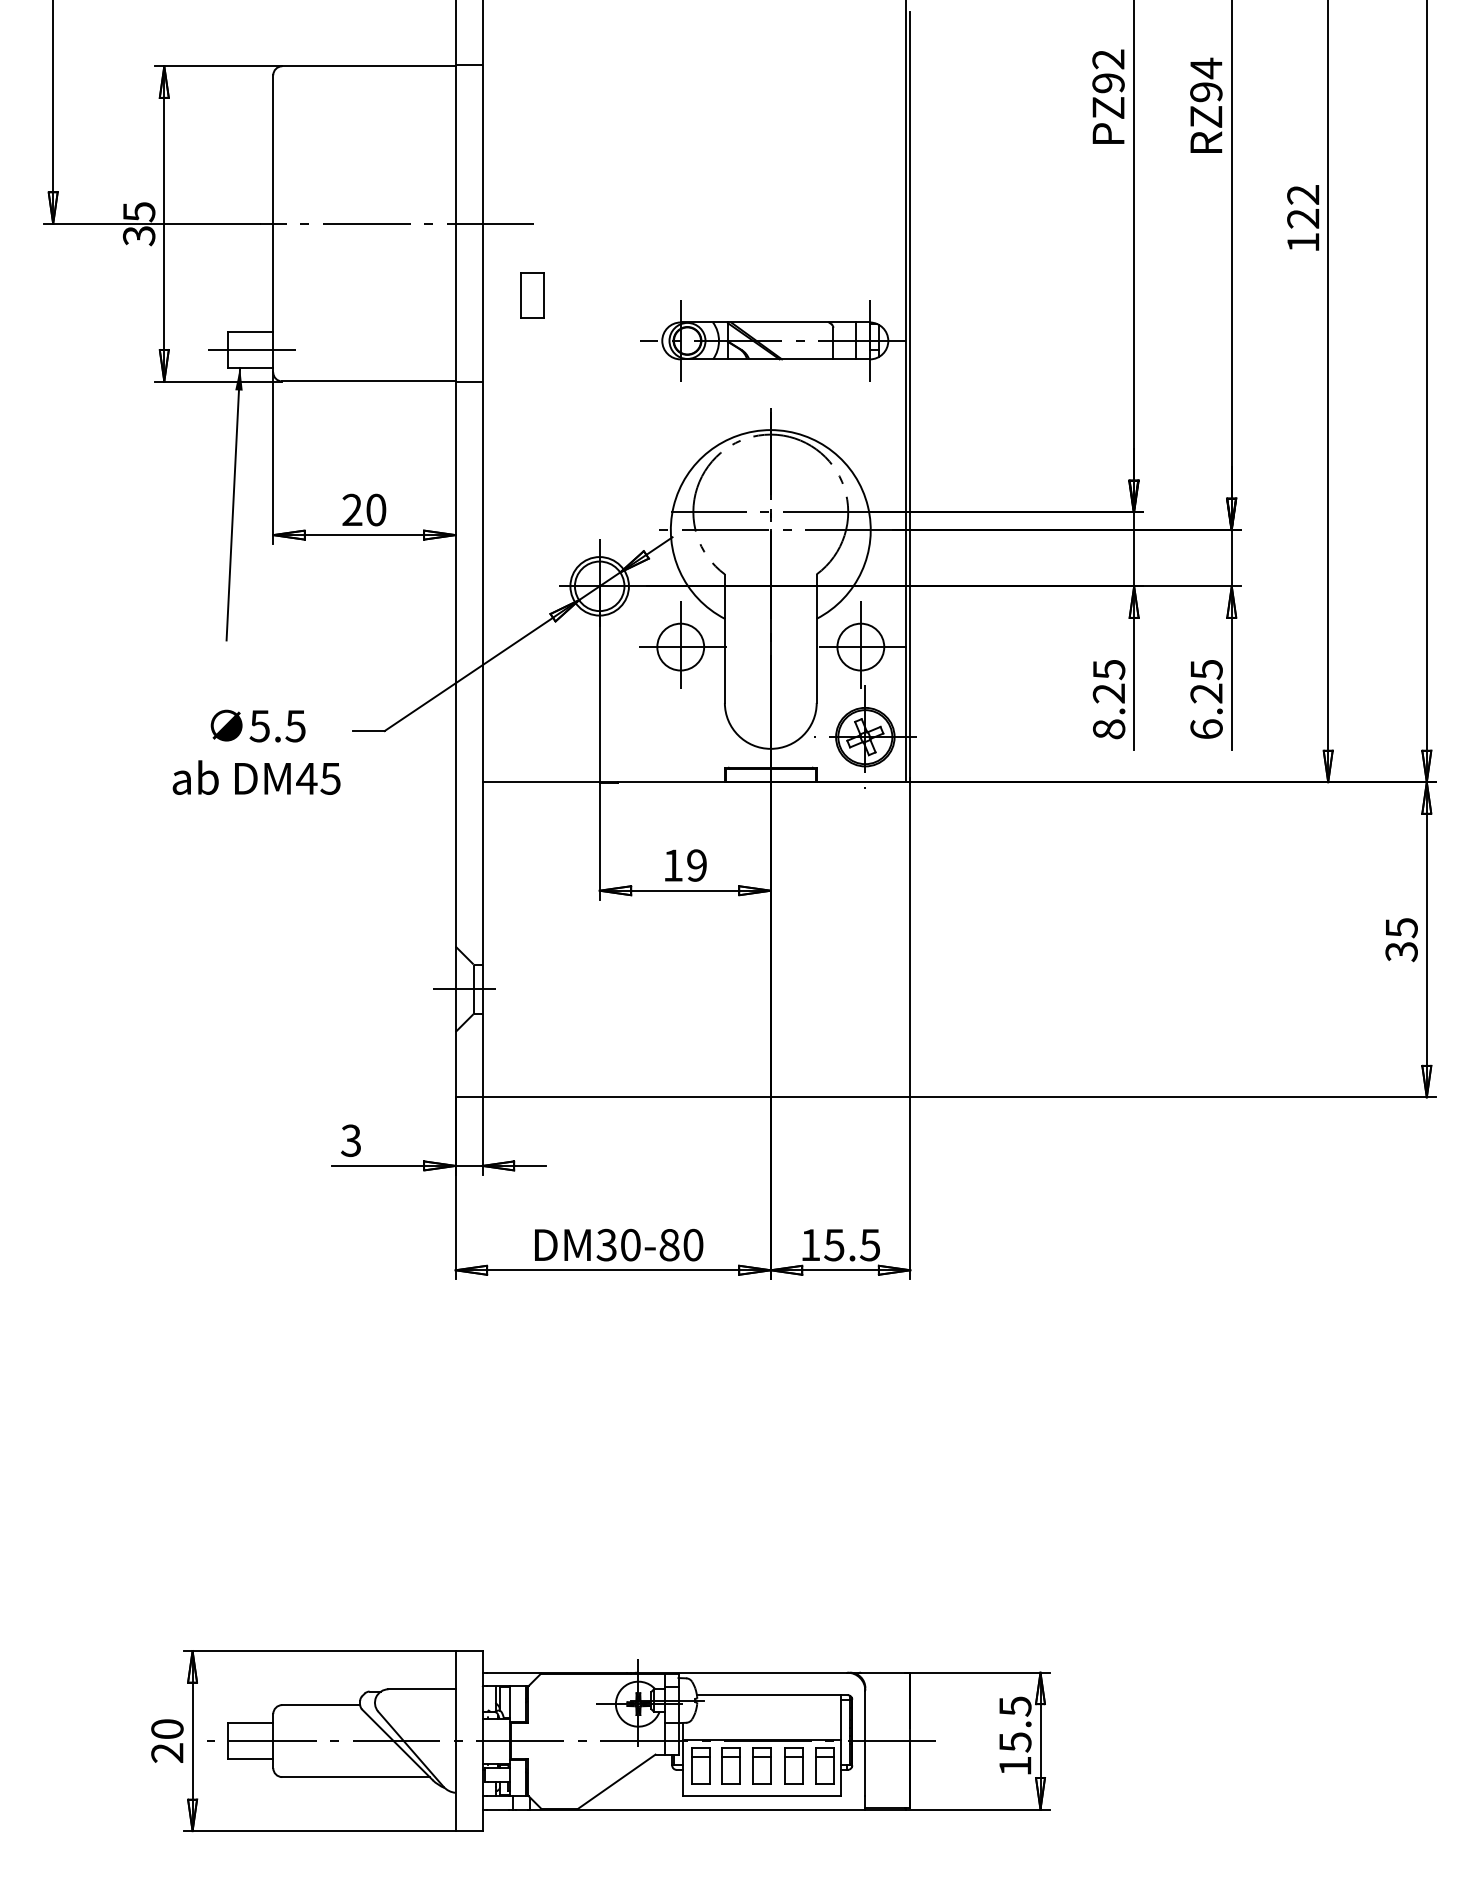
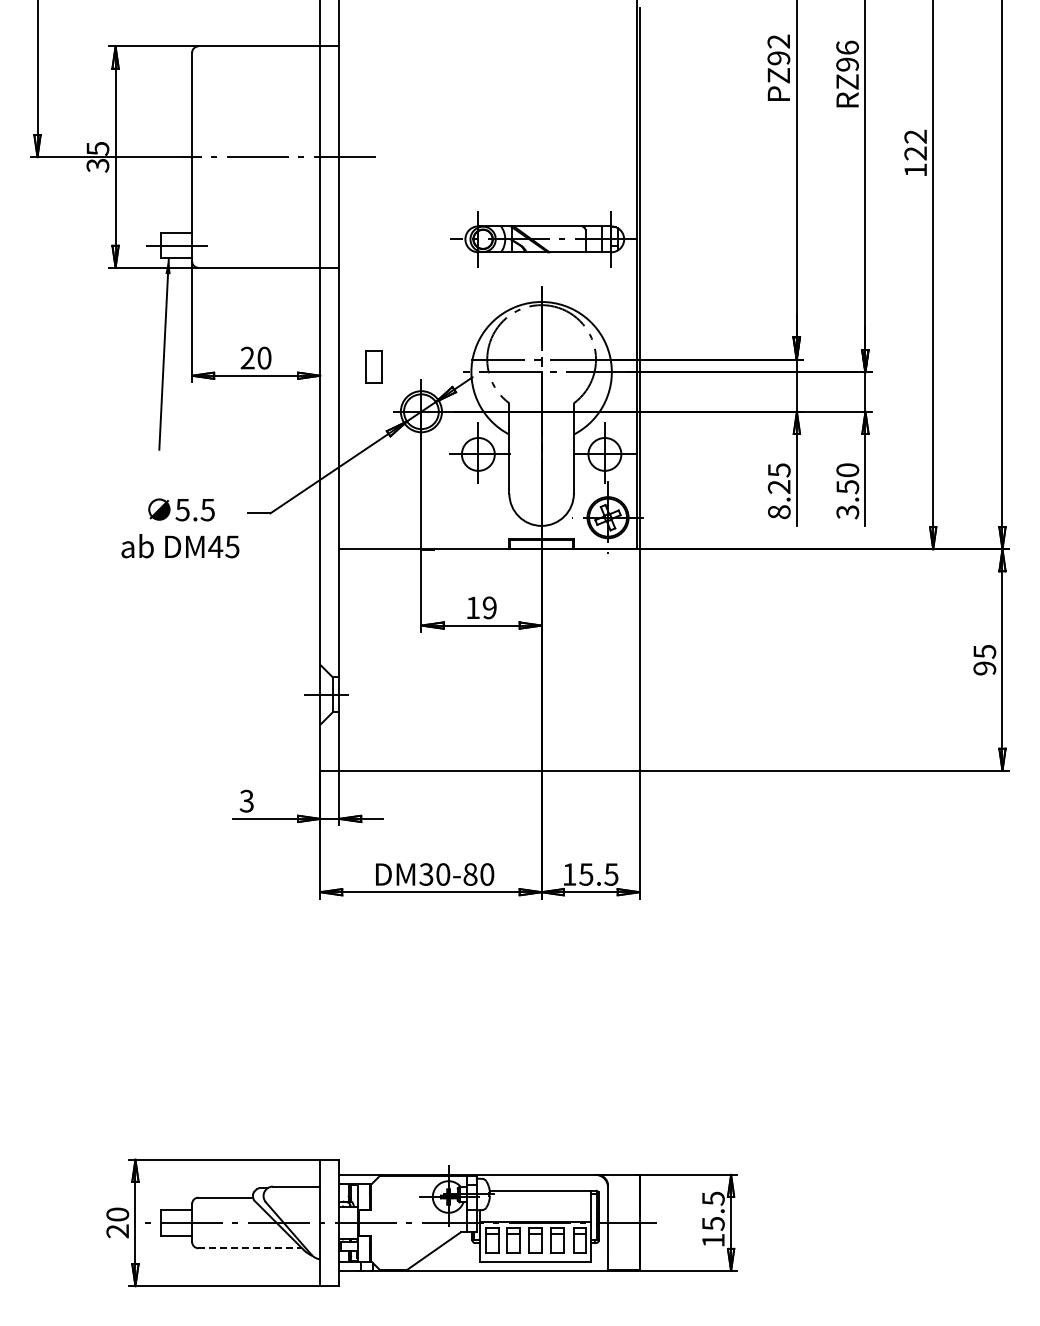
text: (1206, 67) -> (847, 47), RZ94 -> RZ96
part: (531, 295) -> (373, 366), moved
text: (1206, 699) -> (847, 491), 6.25 -> 3.50
text: (1401, 951) -> (984, 668), 35 -> 95
line: (356, 1777) -> (250, 1248), solid -> dashed

